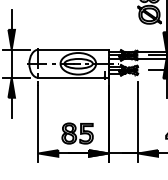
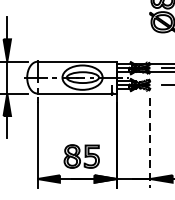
line: (138, 121) -> (150, 142), solid -> dashed

